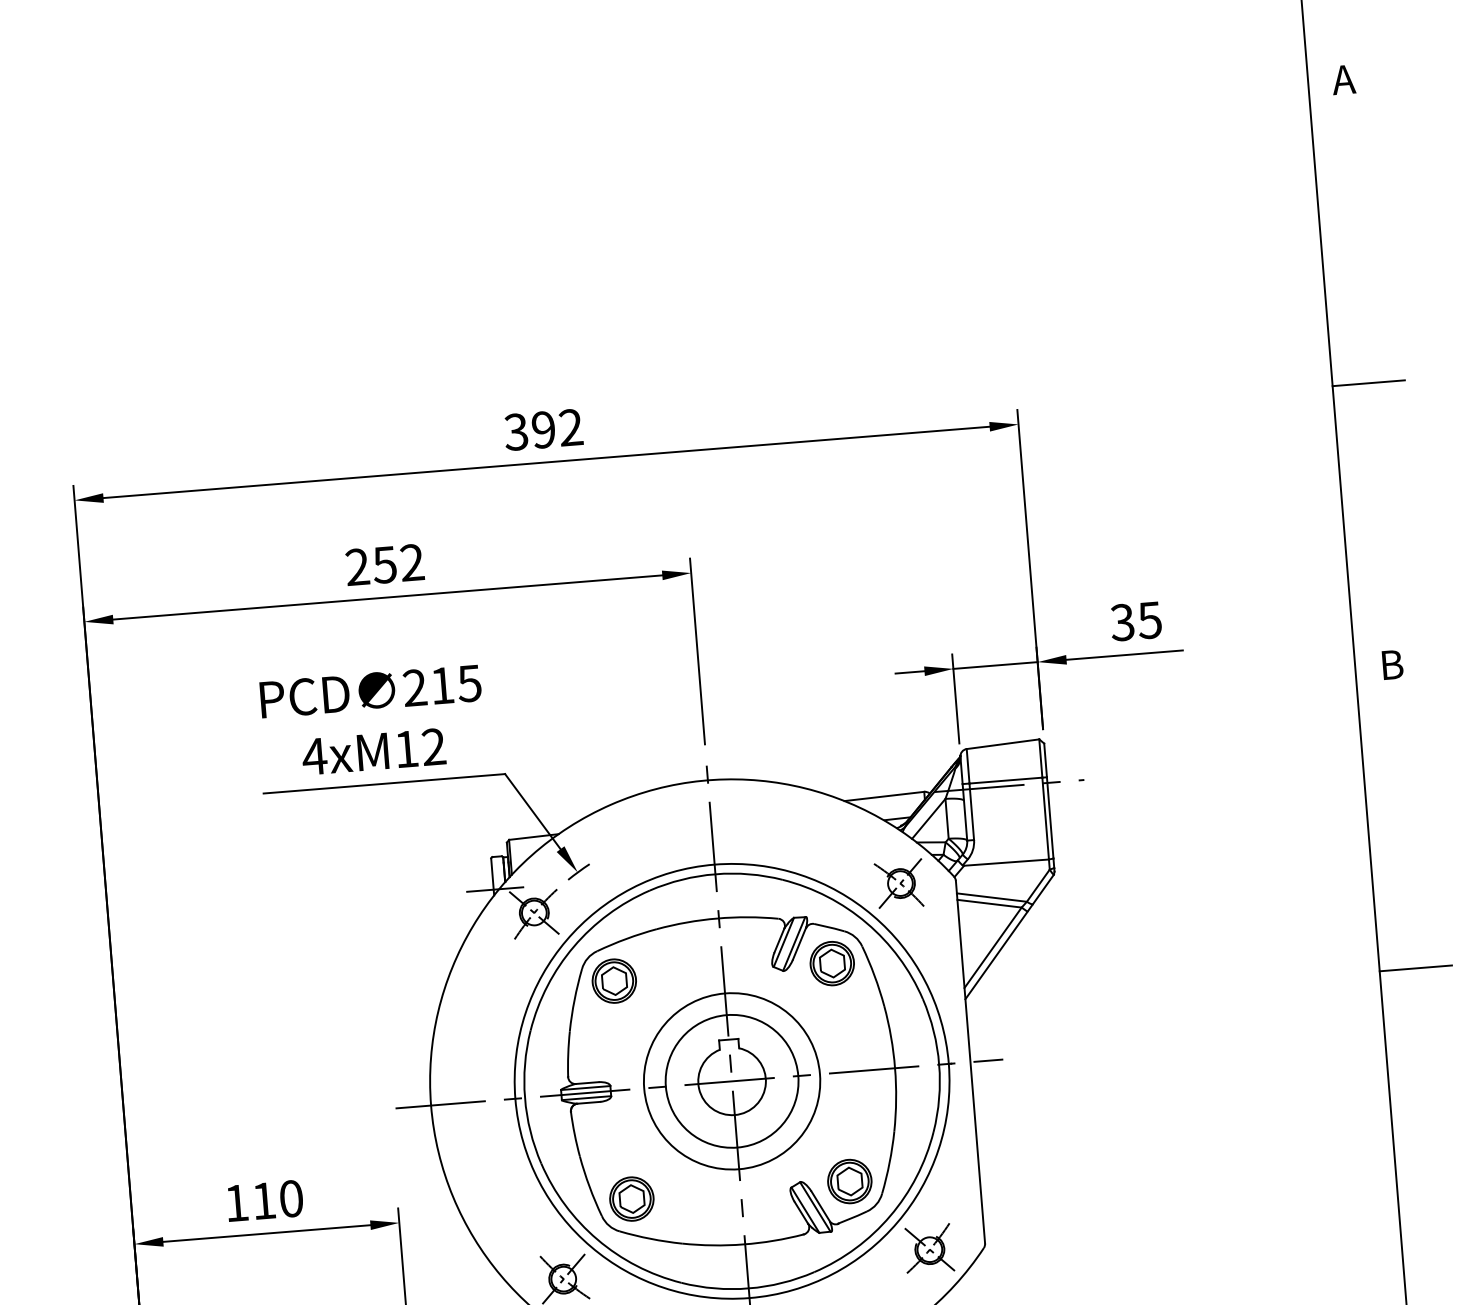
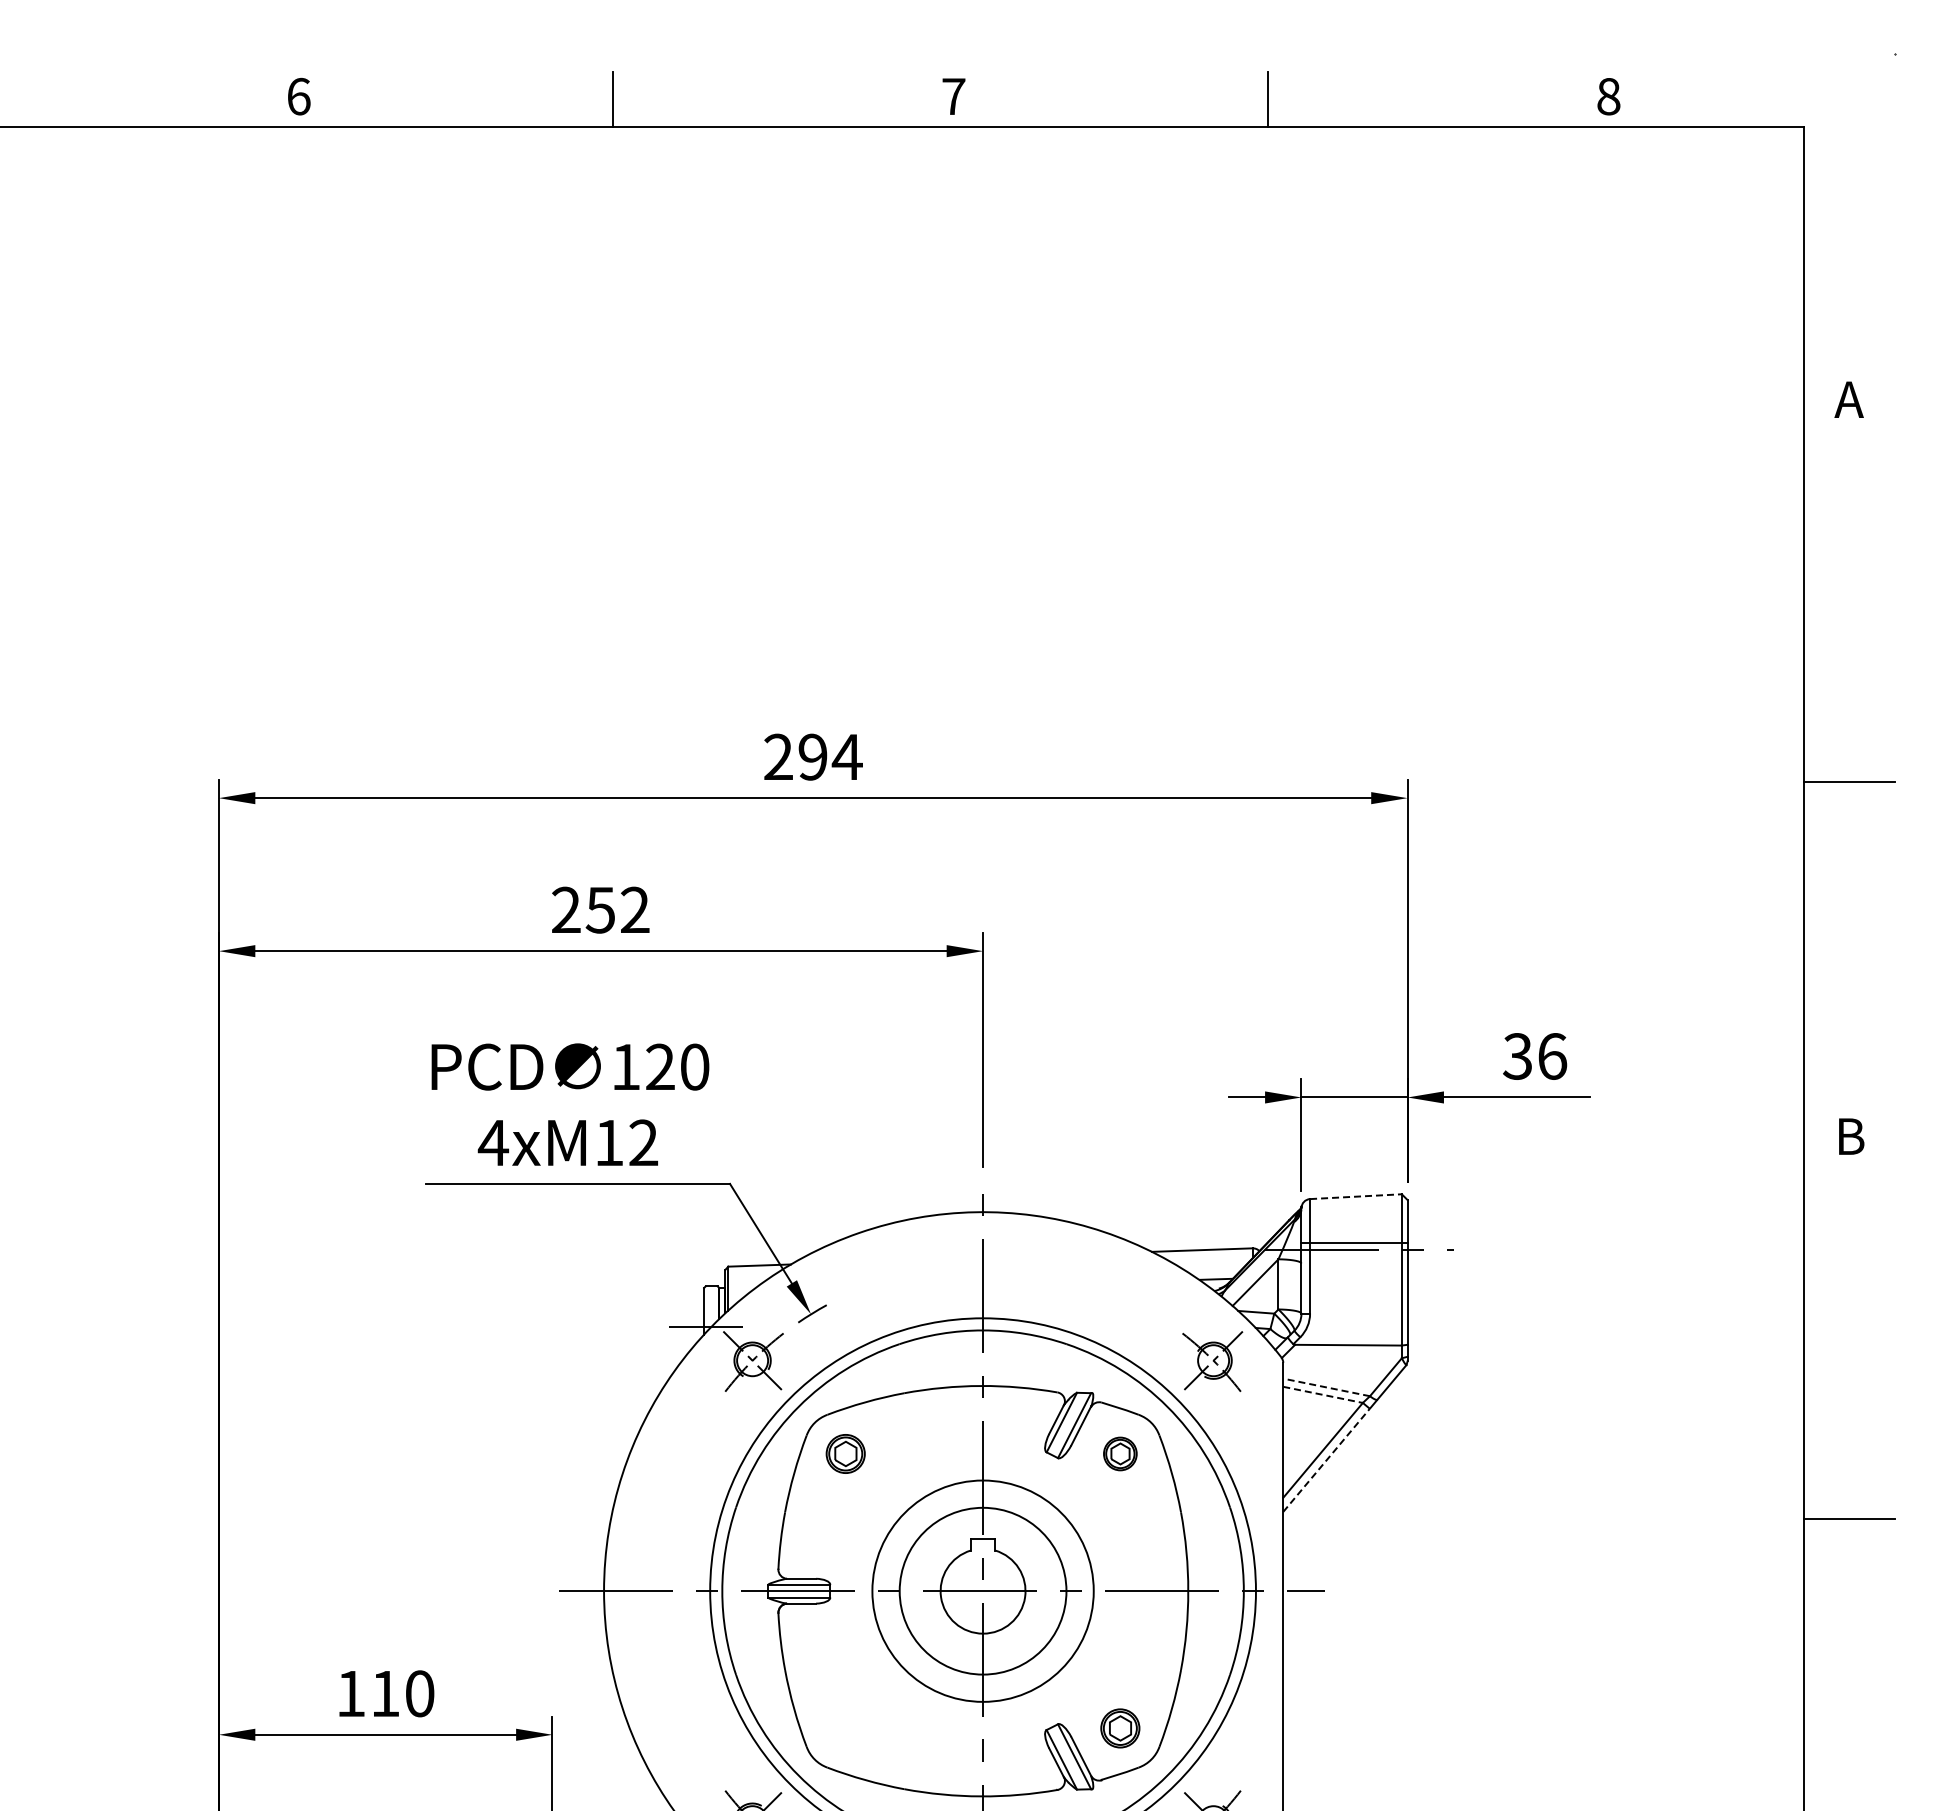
text: (543, 429) -> (812, 756), 392 -> 294
text: (1150, 620) -> (1552, 1056), 35 -> 36
text: (442, 685) -> (660, 1066), 215 -> 120
line: (1002, 744) -> (1355, 1196), solid -> dashed
line: (991, 897) -> (1326, 1387), solid -> dashed
line: (989, 903) -> (1323, 1394), solid -> dashed
line: (996, 954) -> (1326, 1459), solid -> dashed
part: (832, 963) -> (1120, 1453), size x0.6
part: (614, 980) -> (845, 1453), size x0.7
part: (850, 1181) -> (1120, 1728), size x0.7
part: (631, 1199) -> (845, 1728), removed

